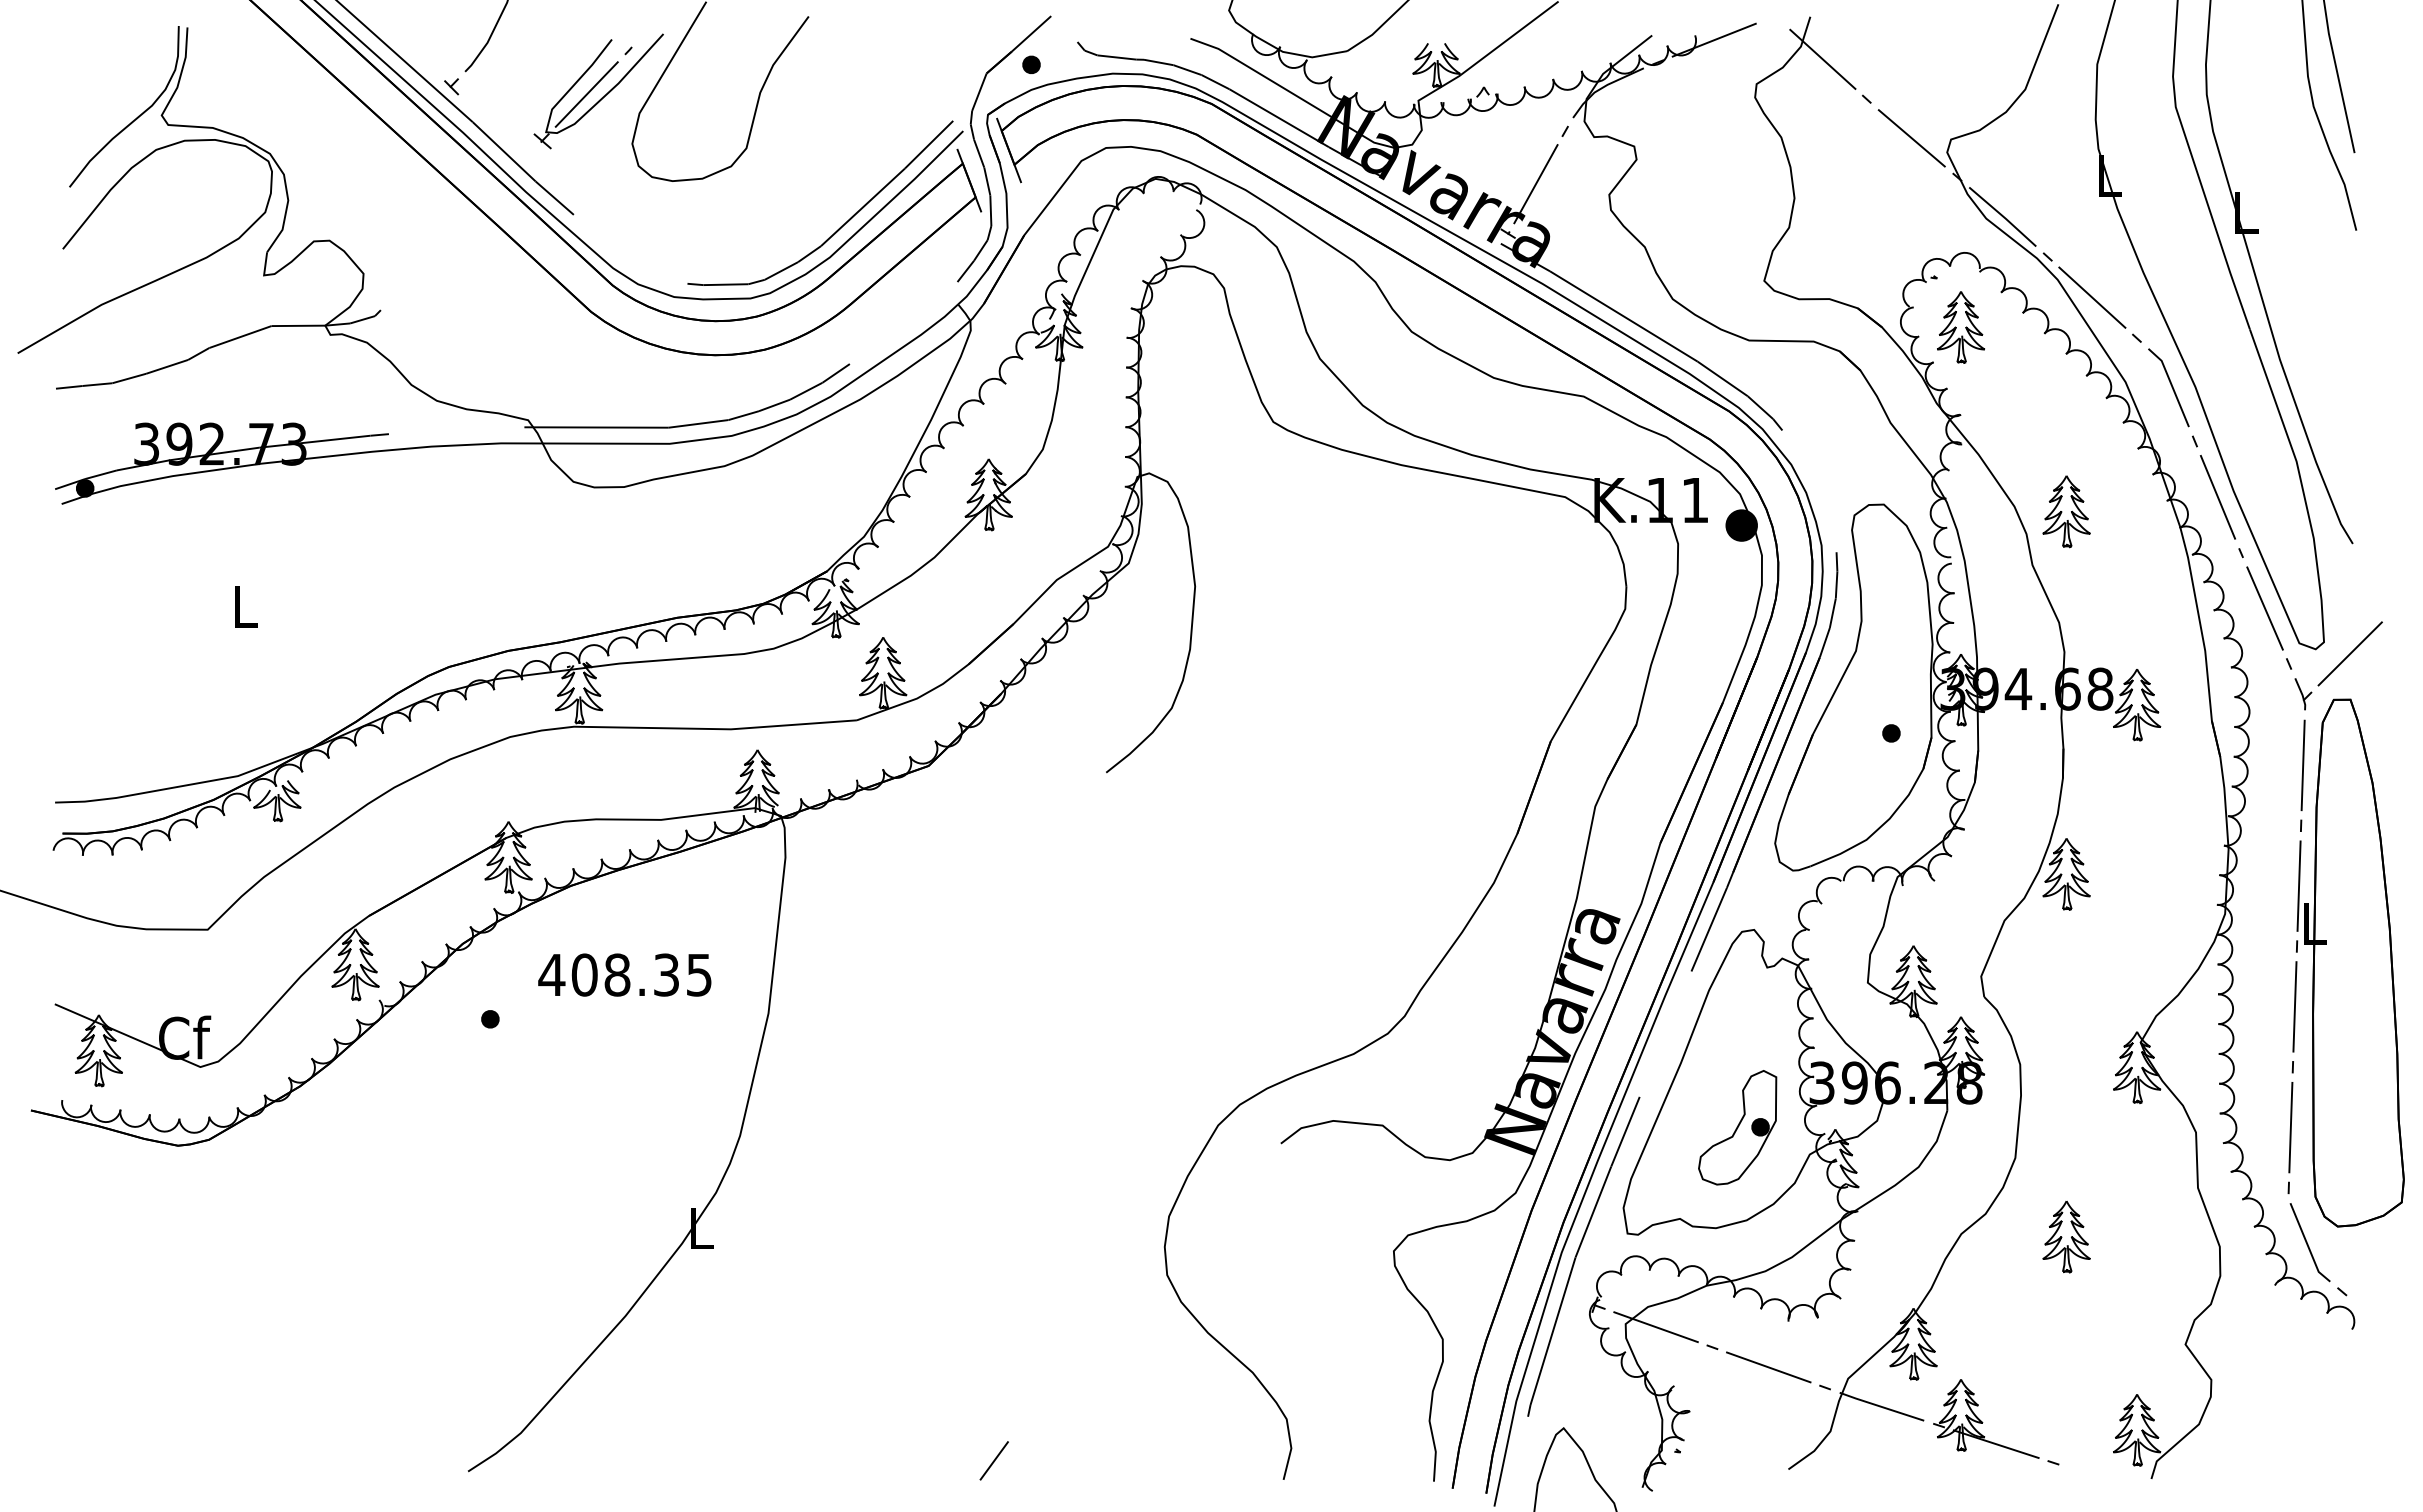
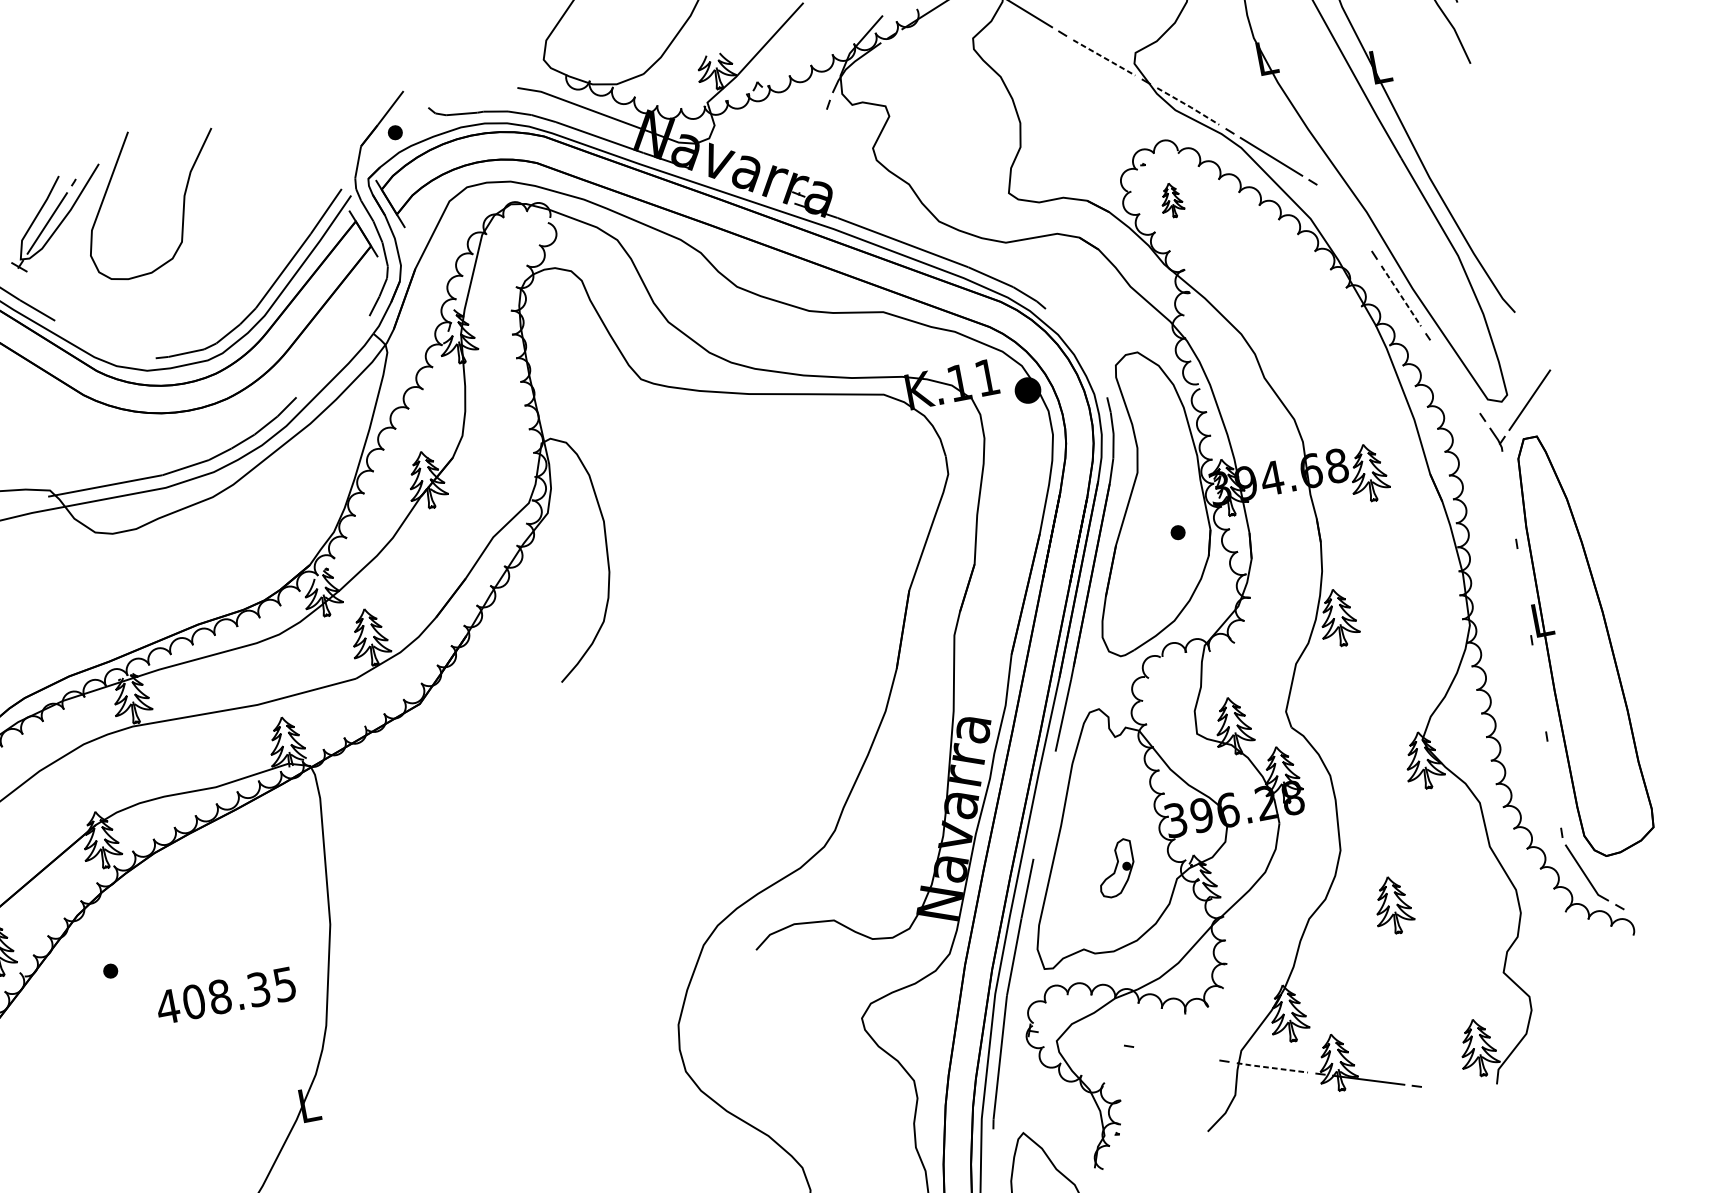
line: (1912, 138) -> (1104, 57), solid -> dashed
line: (1535, 184) -> (812, 151), removed
line: (2003, 216) -> (1188, 105), solid -> dashed
part: (1960, 327) -> (1171, 200), size x0.6
line: (2170, 385) -> (1346, 214), removed
line: (2218, 497) -> (1401, 296), solid -> dashed
part: (2066, 511) -> (1283, 330), removed
line: (2264, 608) -> (1454, 377), removed
line: (2302, 765) -> (1508, 495), removed
line: (2298, 885) -> (1523, 591), removed
text: (624, 974) -> (225, 995), moved
line: (2294, 1006) -> (1538, 688), removed
part: (1737, 1127) -> (1115, 868), size x0.6
line: (2290, 1127) -> (1554, 784), removed
line: (1655, 1327) -> (1080, 1039), removed
line: (1768, 1367) -> (1176, 1053), removed
line: (1881, 1406) -> (1272, 1067), solid -> dashed

